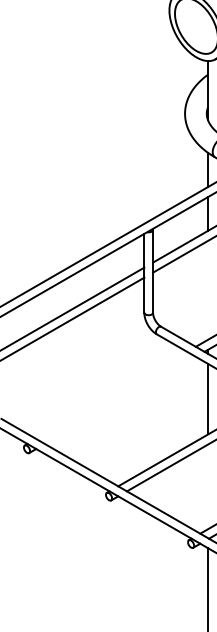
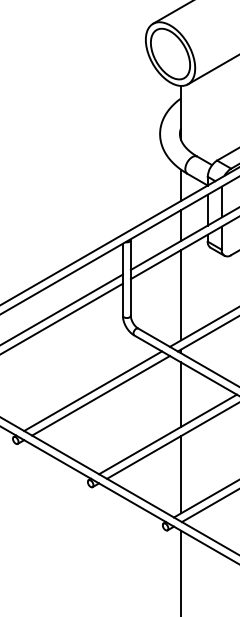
line: (208, 290) -> (181, 295), added
line: (112, 395) -> (93, 391), added
line: (119, 400) -> (100, 395), added
line: (208, 486) -> (181, 474), added

